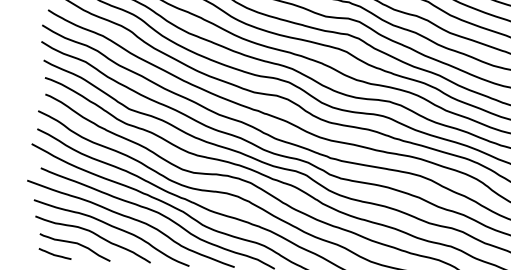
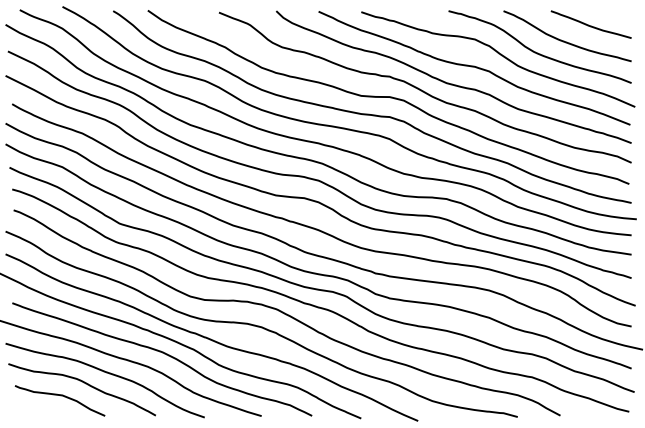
curve: (55, 254) -> (35, 410), removed

